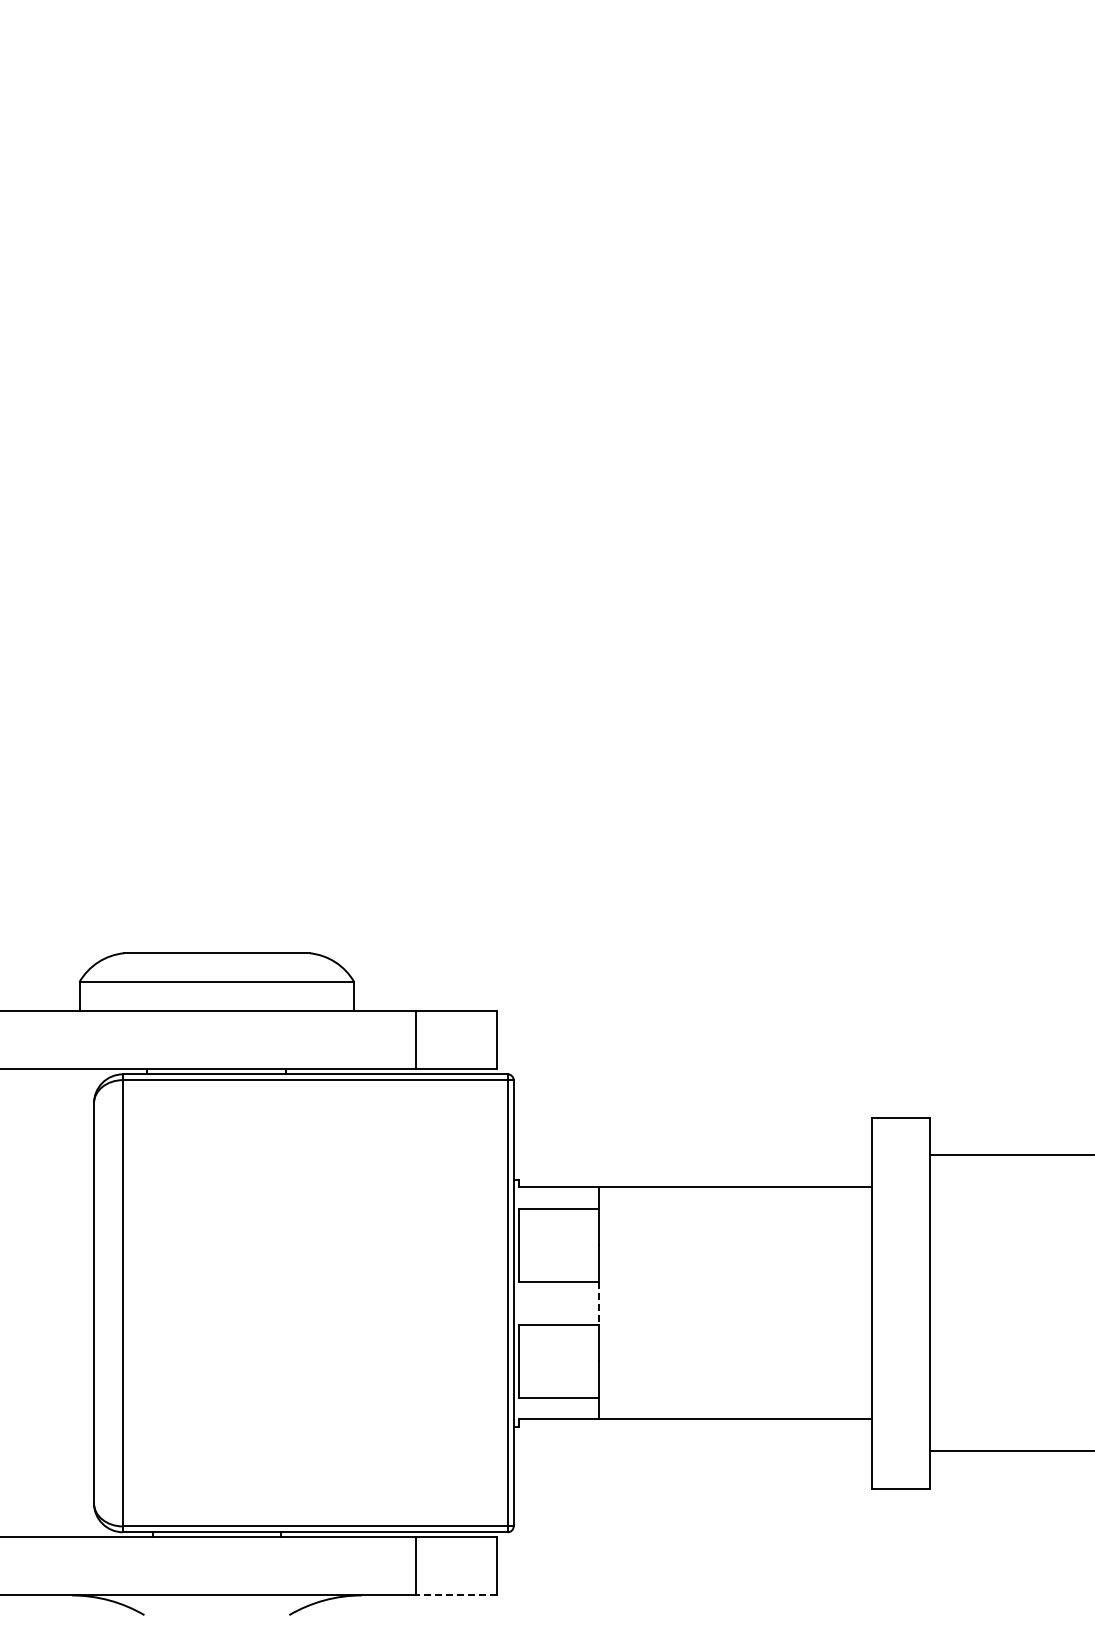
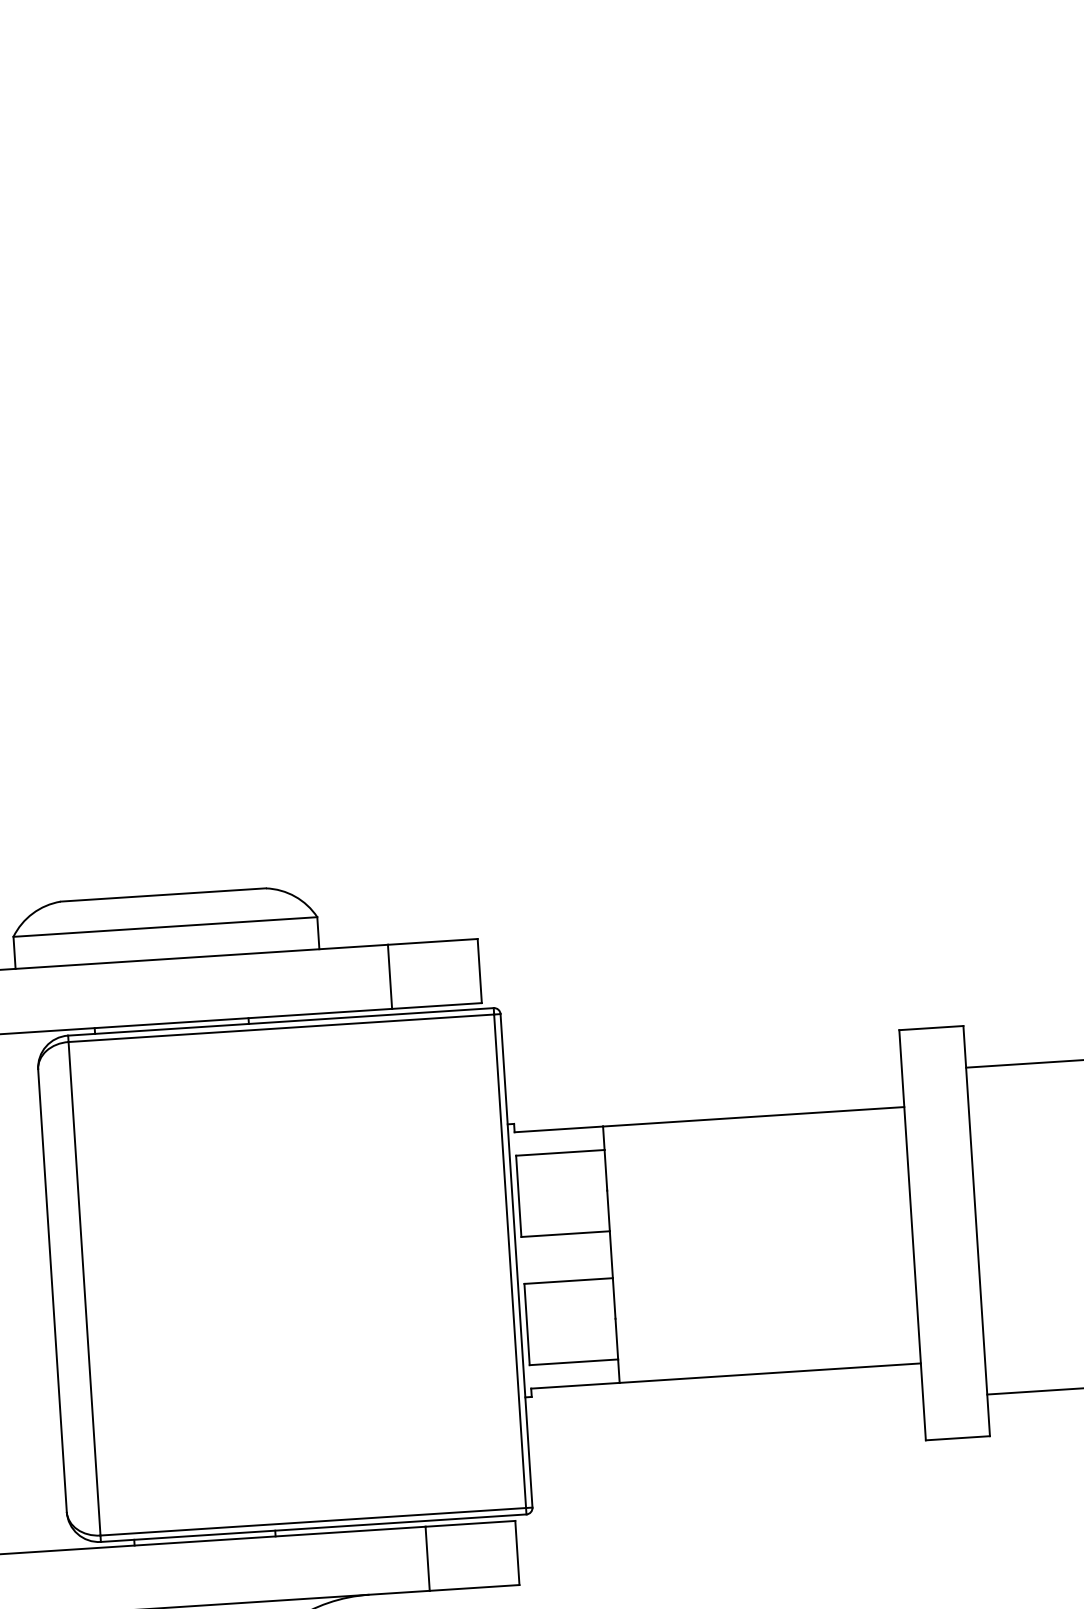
line: (599, 1303) -> (611, 1254), dashed -> solid
line: (456, 1595) -> (474, 1588), dashed -> solid

